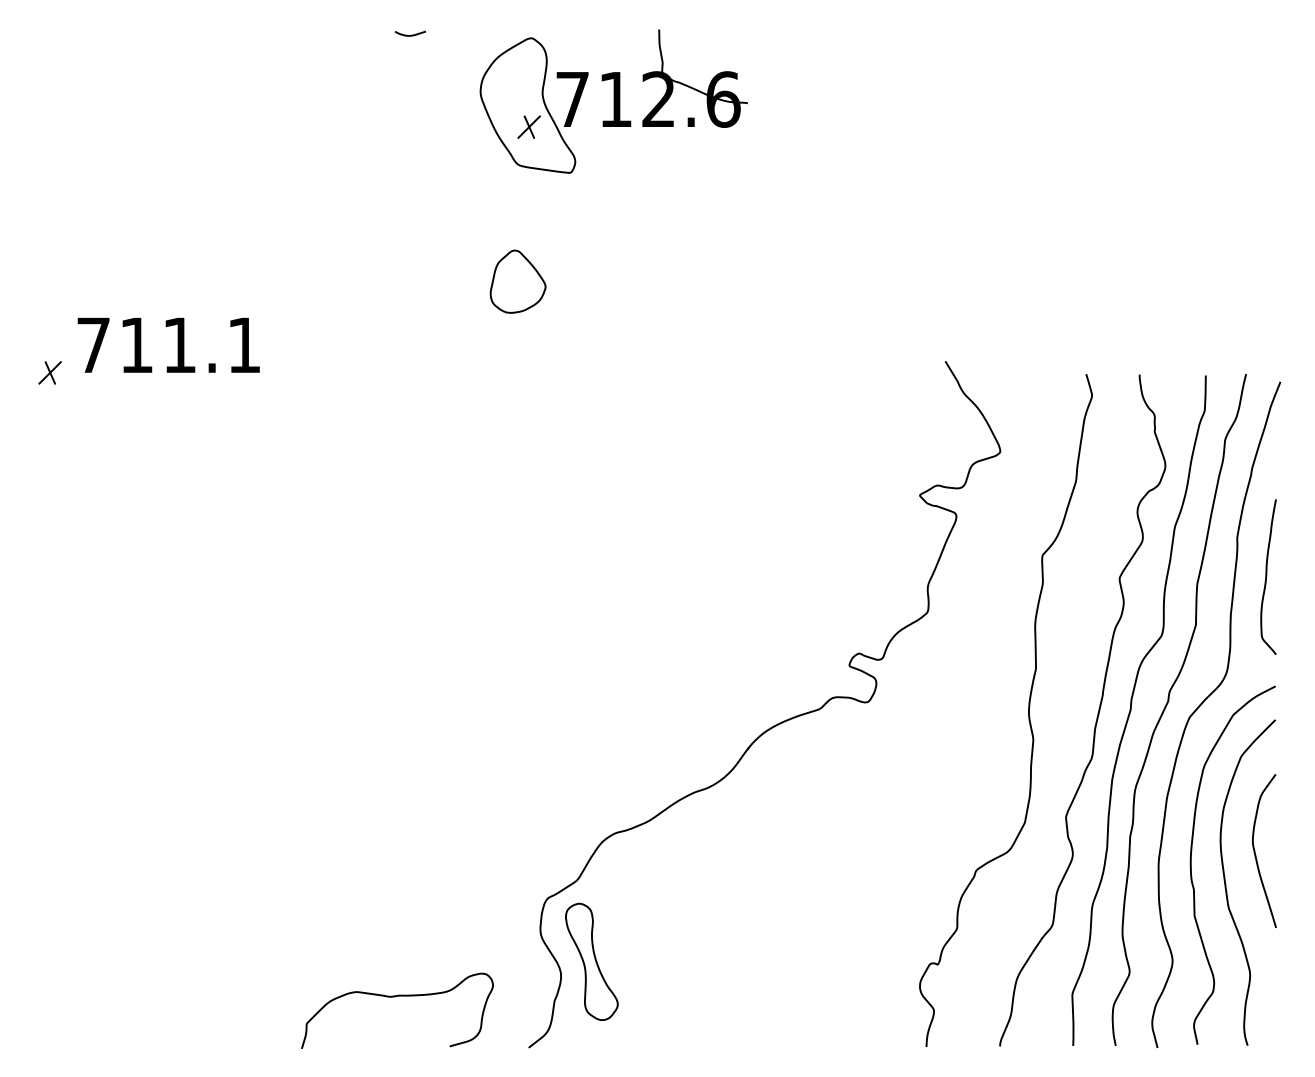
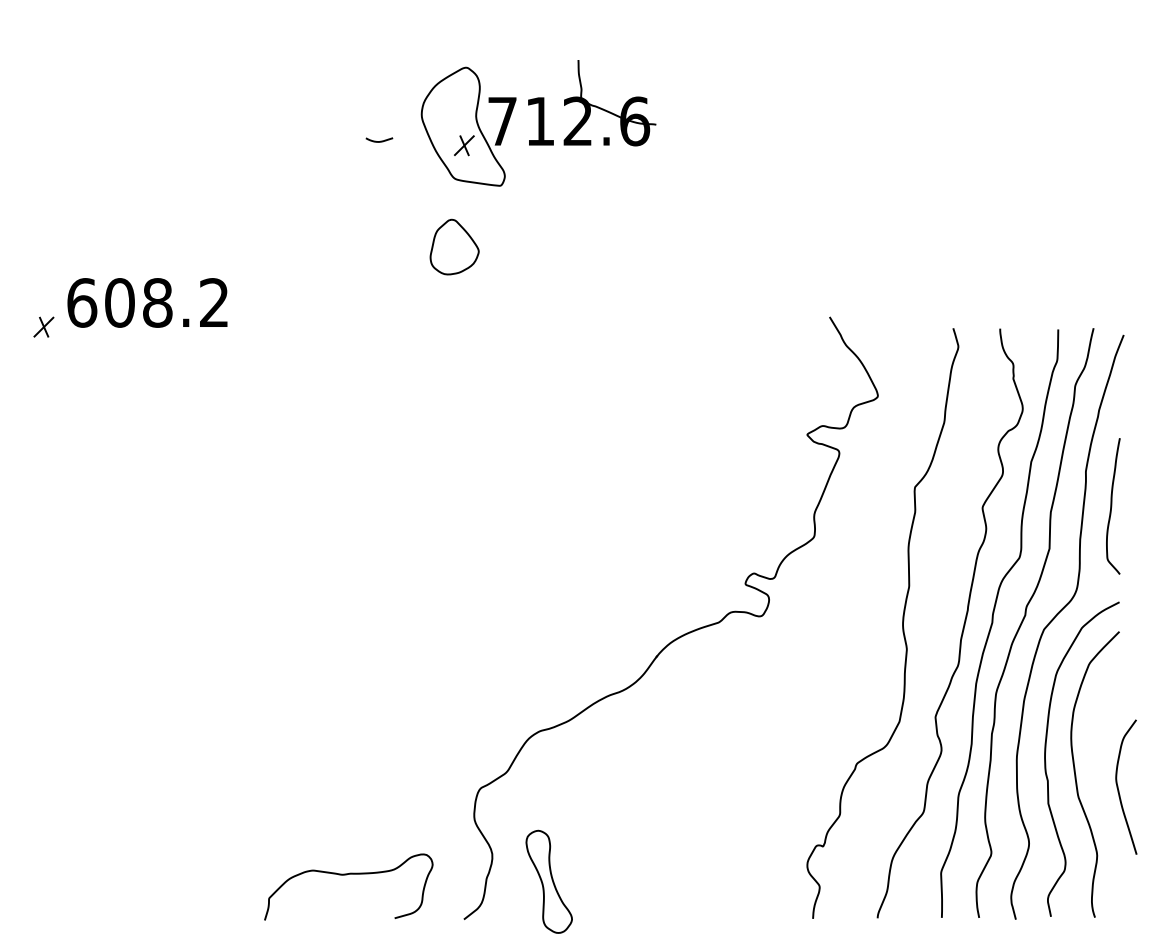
curve: (409, 35) -> (378, 141), moved
part: (613, 101) -> (538, 123), moved
text: (168, 345) -> (147, 303), 711.1 -> 608.2
curve: (1255, 850) -> (1118, 786), moved
part: (591, 961) -> (548, 881), moved

